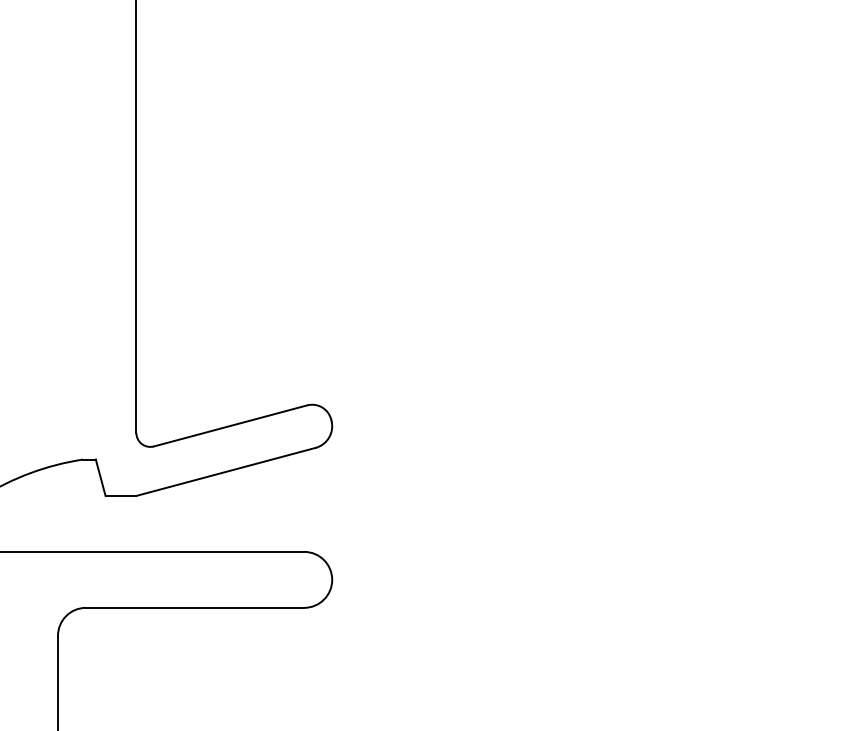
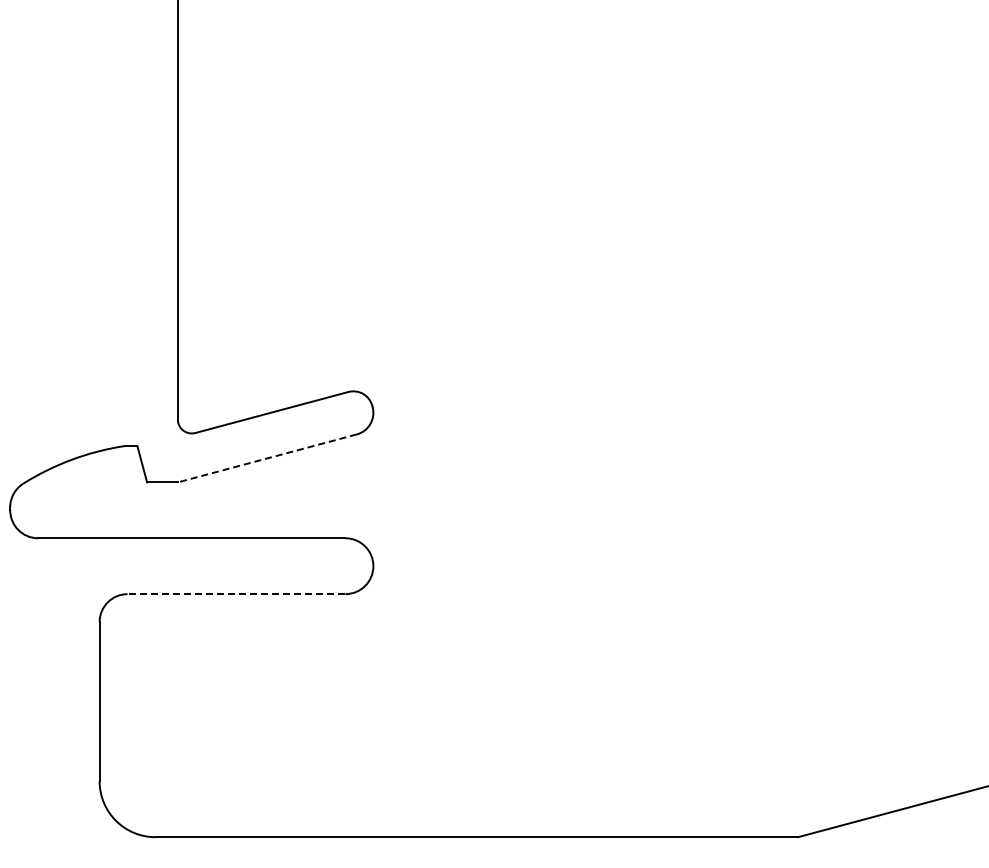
line: (226, 472) -> (267, 458), solid -> dashed
line: (195, 608) -> (236, 594), solid -> dashed

